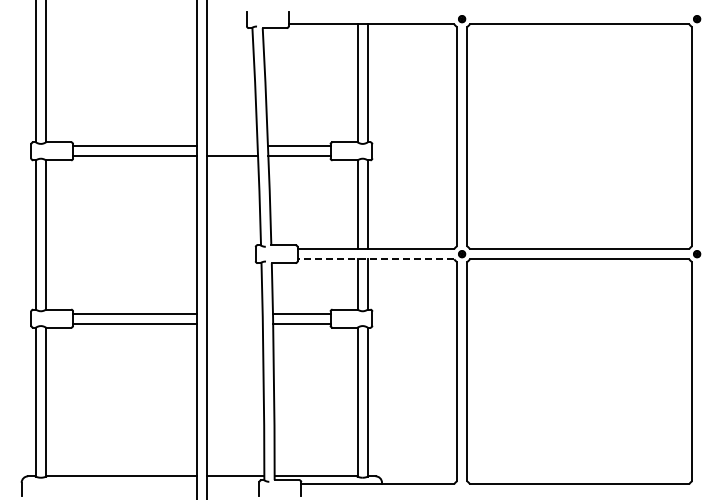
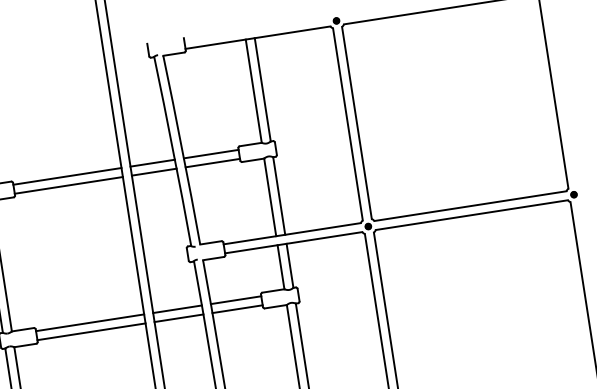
line: (231, 146) -> (152, 163), added
line: (375, 259) -> (293, 242), dashed -> solid
line: (234, 313) -> (177, 309), added
line: (234, 323) -> (178, 318), added

